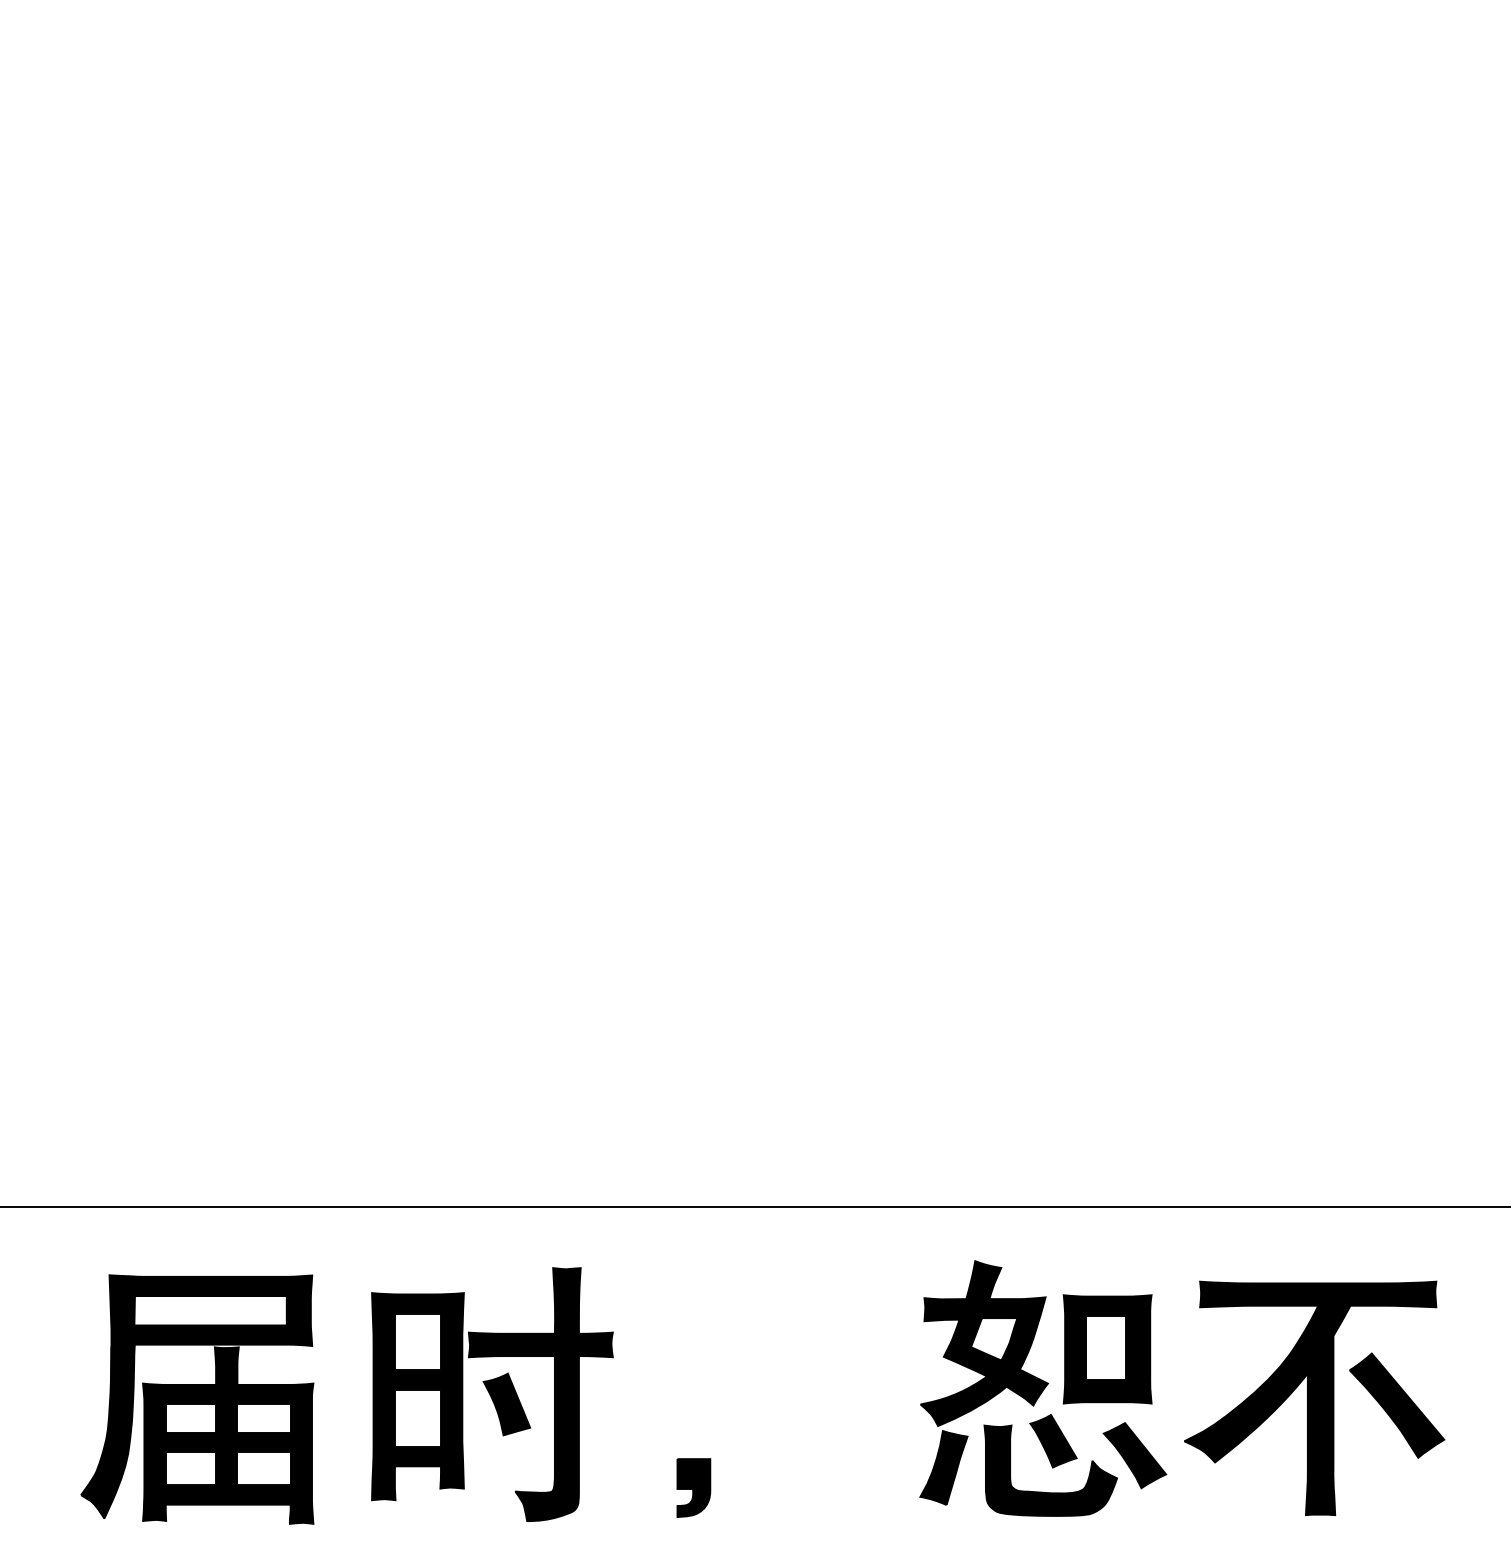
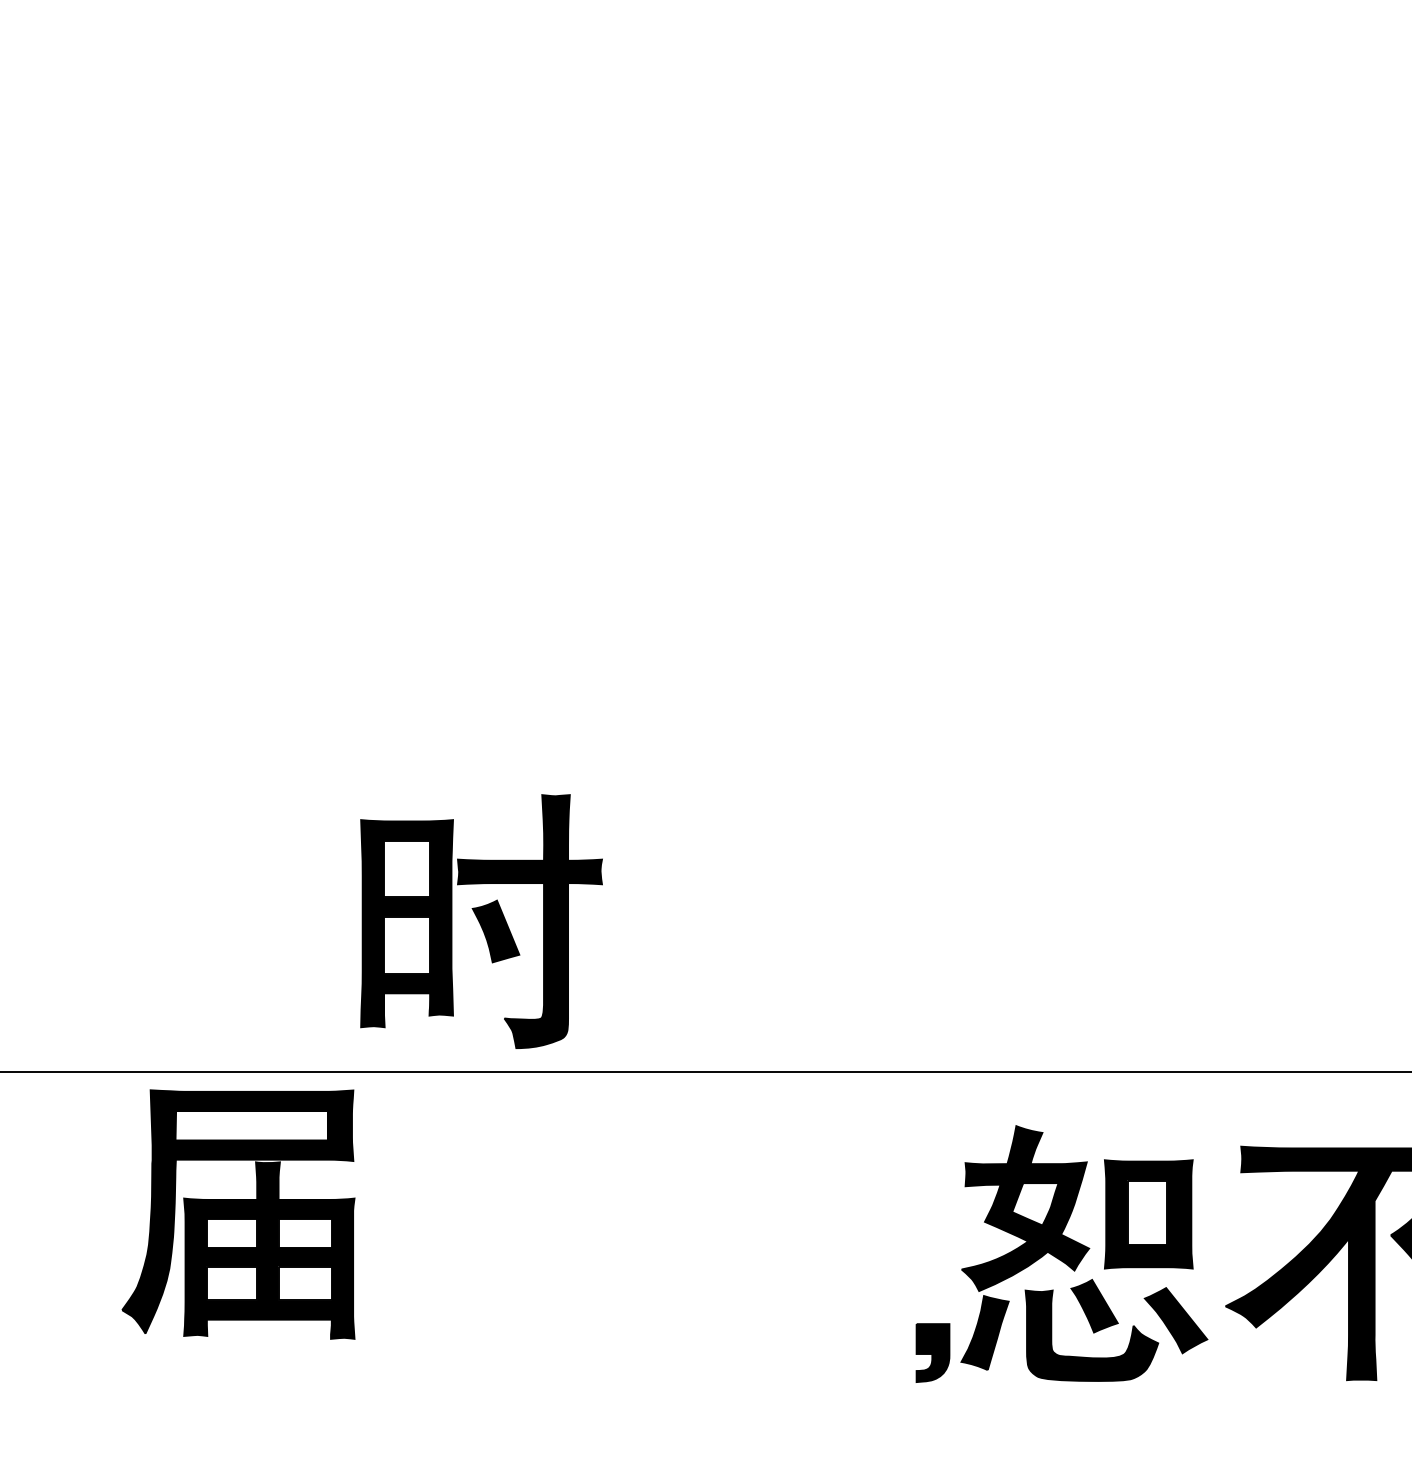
part: (492, 1394) -> (481, 921), moved
part: (197, 1399) -> (238, 1214), moved
part: (693, 1487) -> (932, 1352), moved

